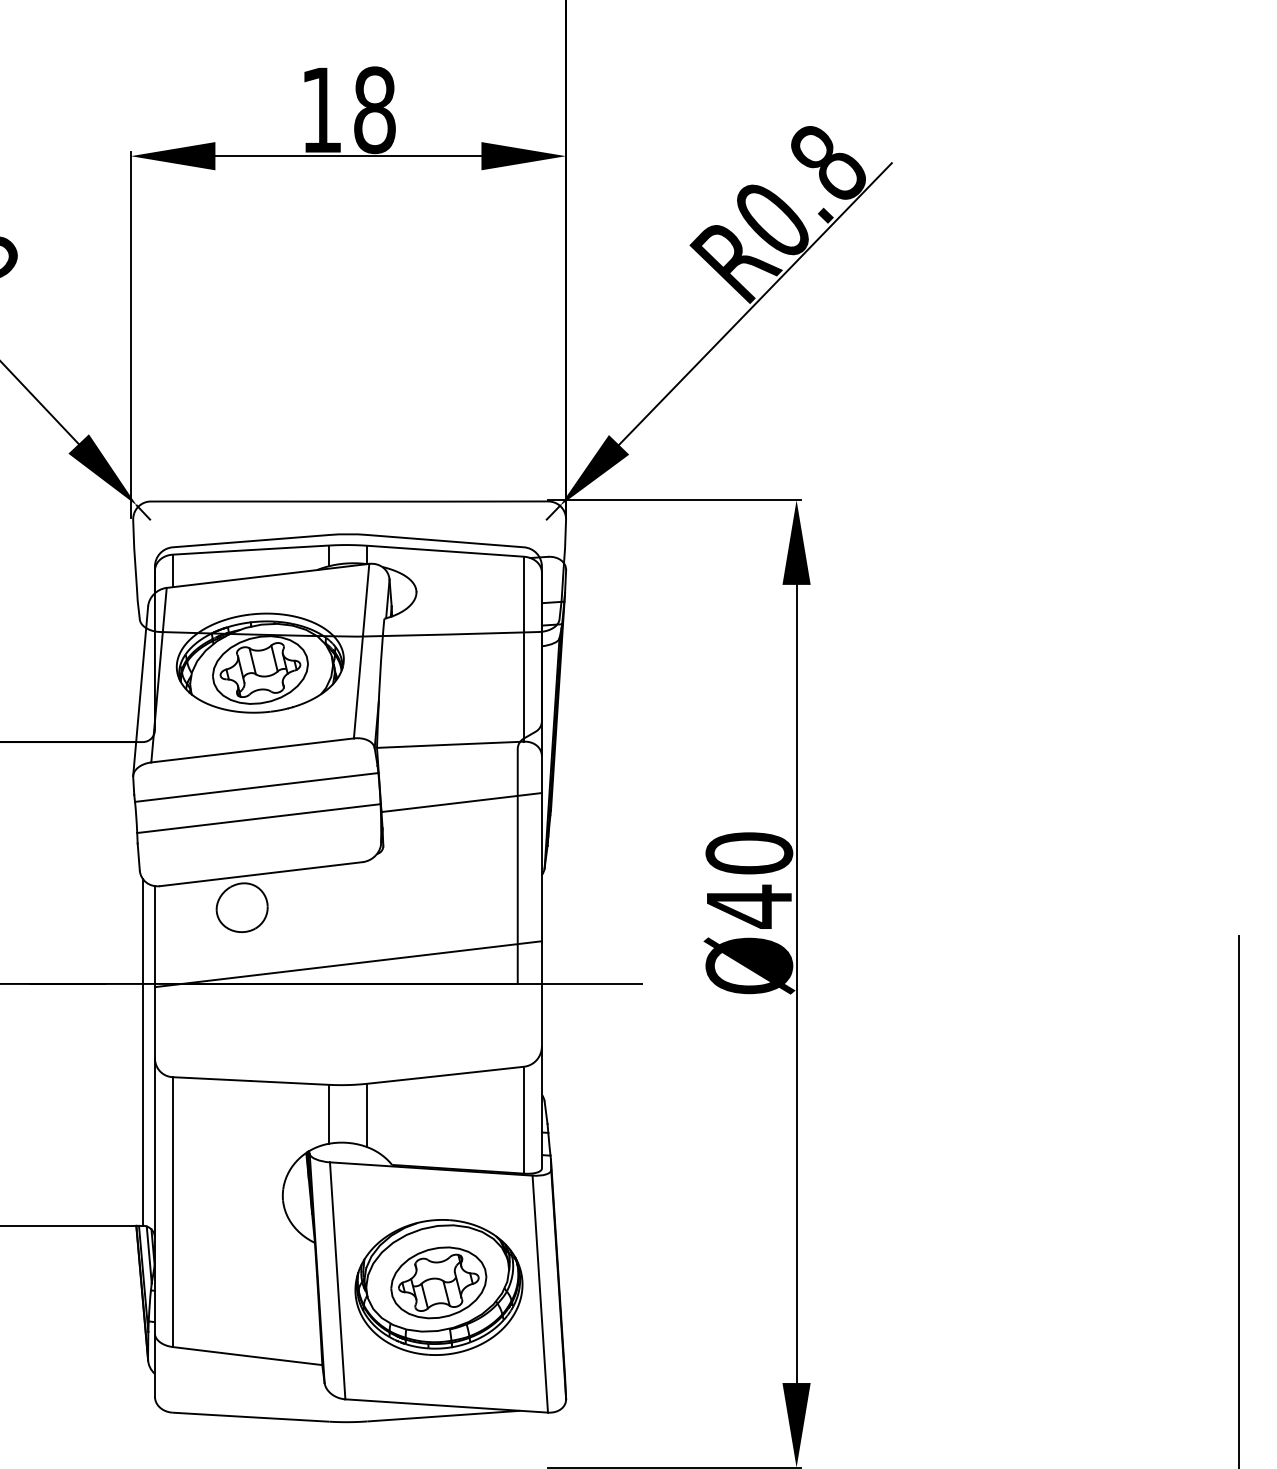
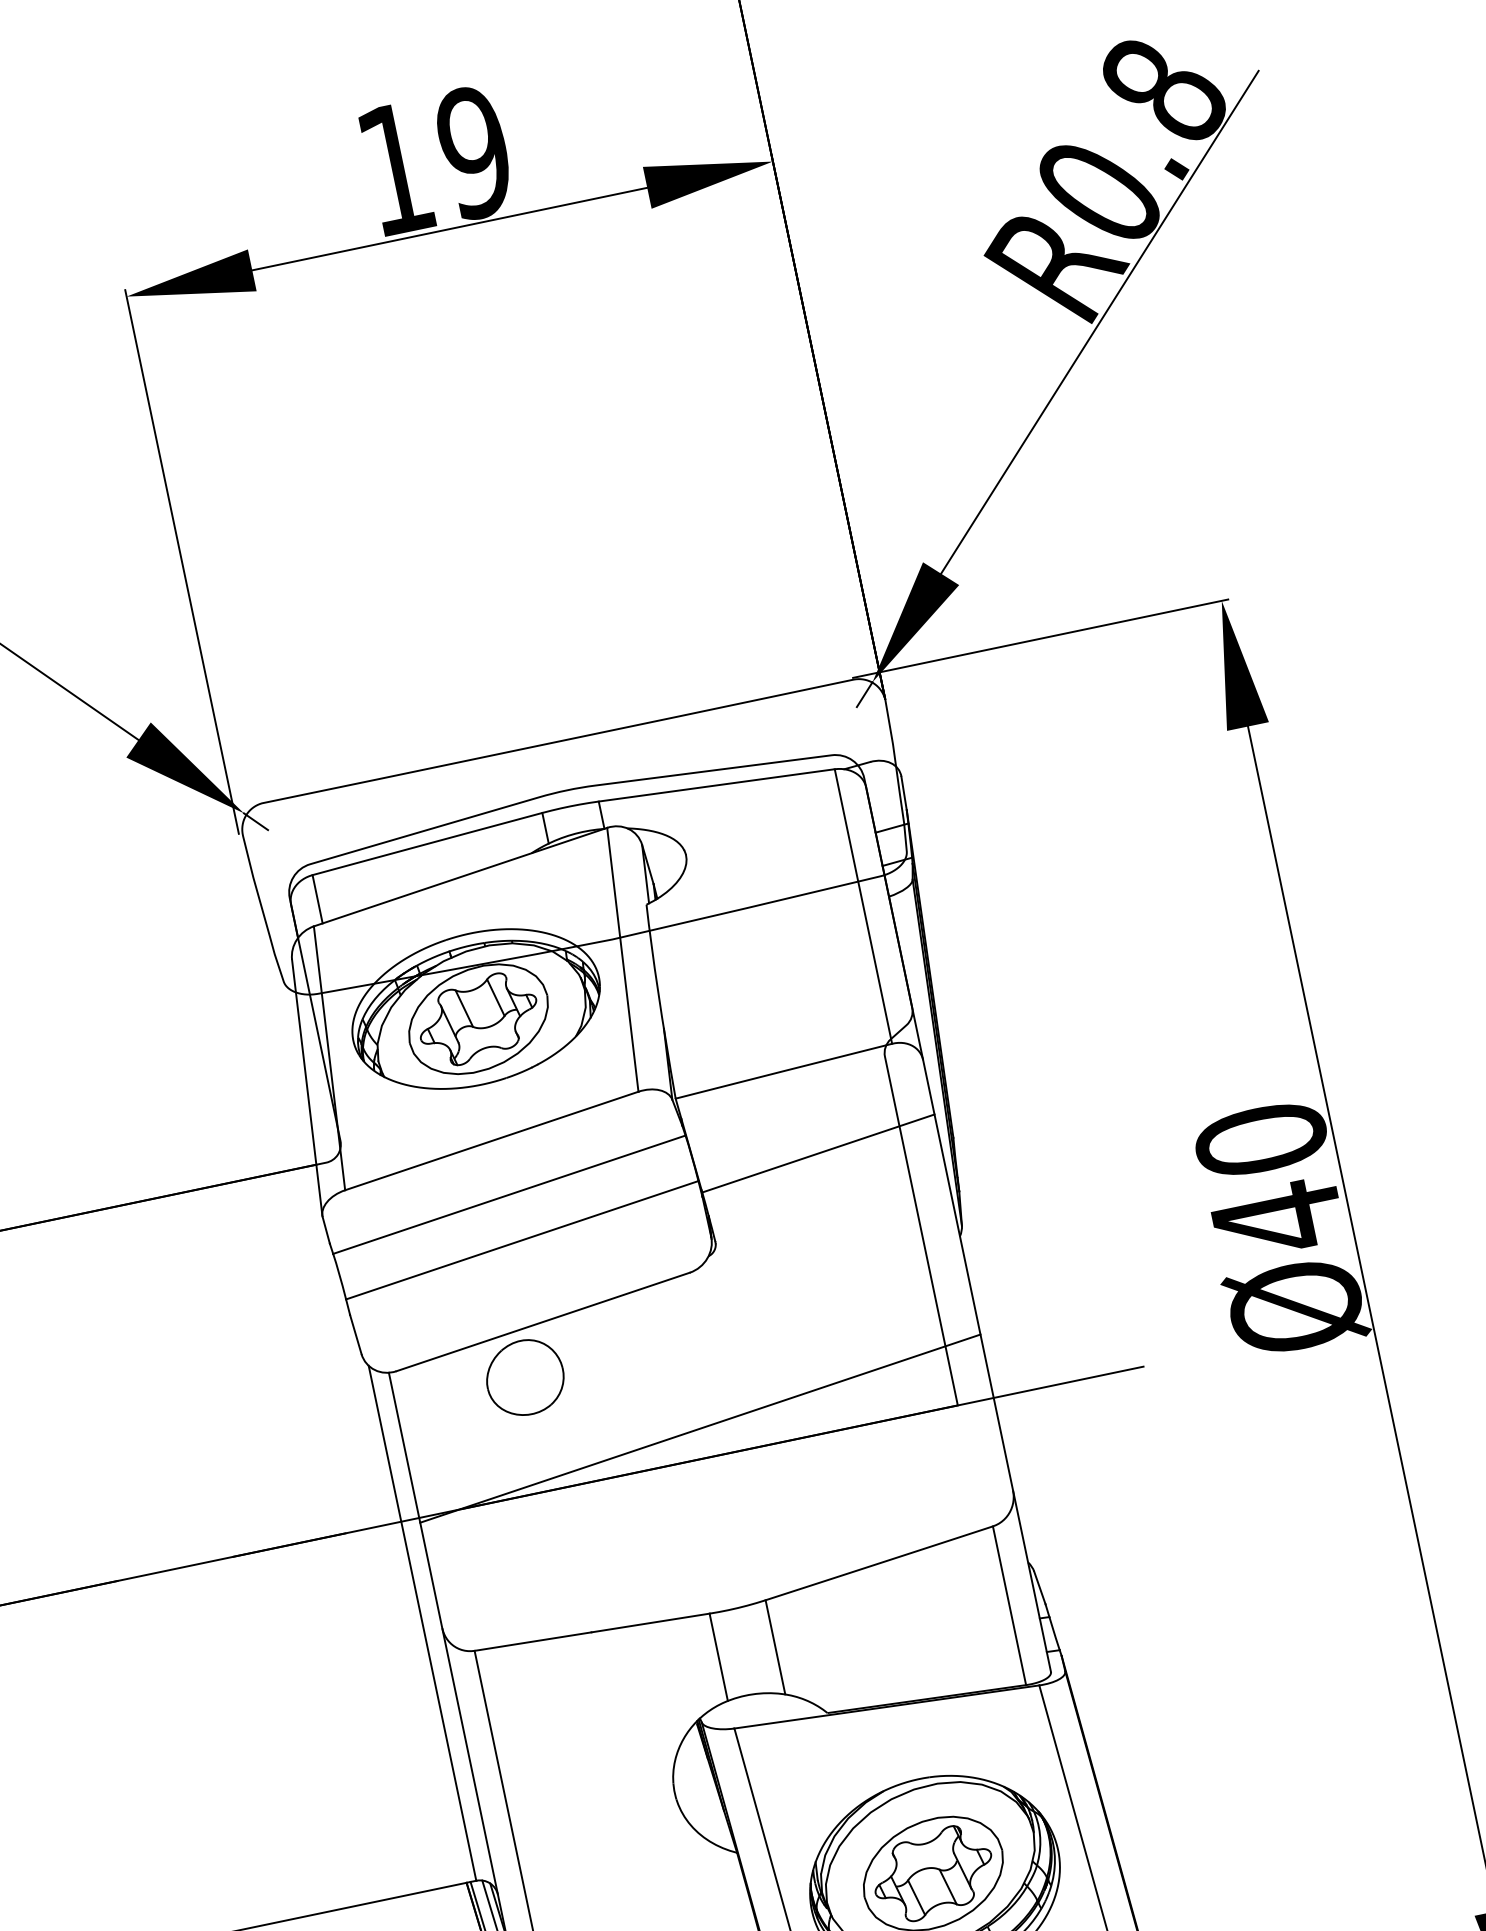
text: (374, 110) -> (474, 153), 18 -> 19

